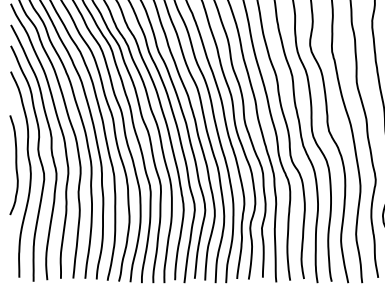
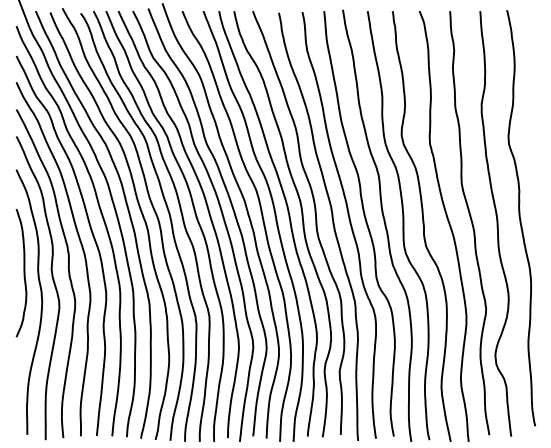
curve: (15, 165) -> (23, 273), moved

